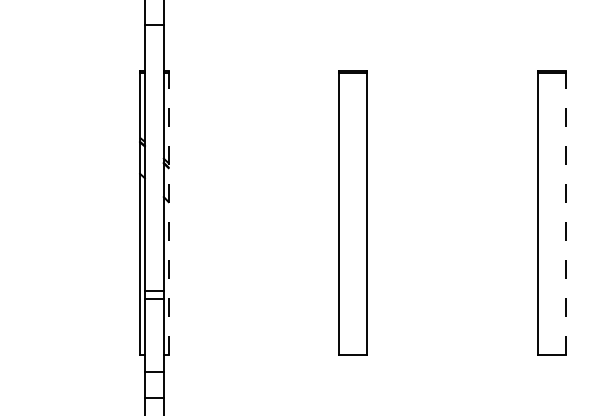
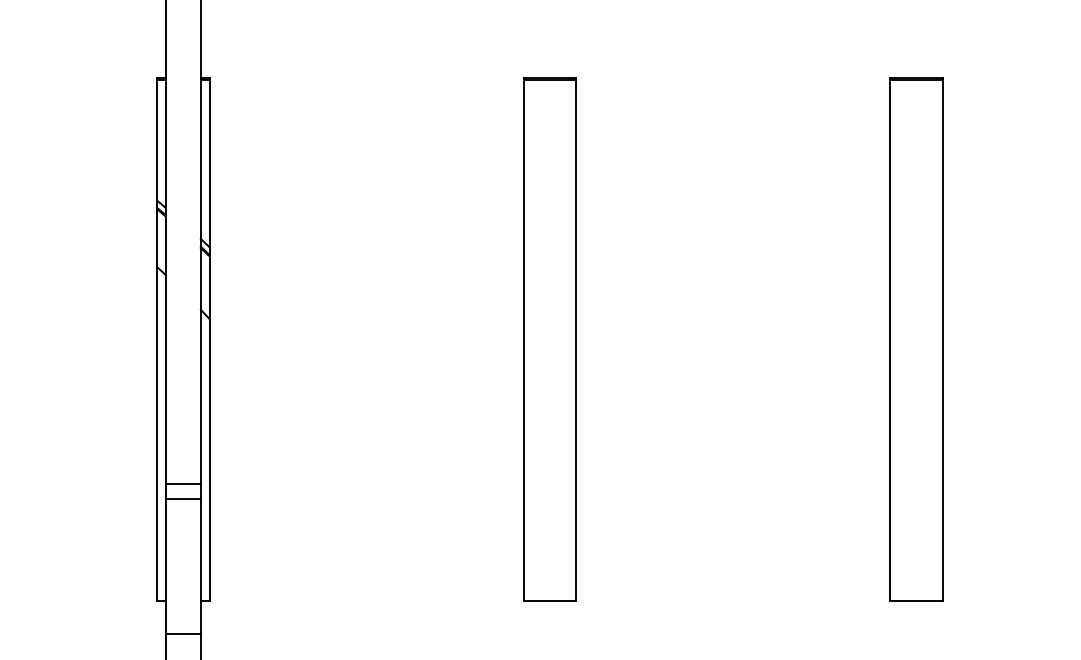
line: (168, 212) -> (209, 338), dashed -> solid
line: (566, 212) -> (943, 338), dashed -> solid

